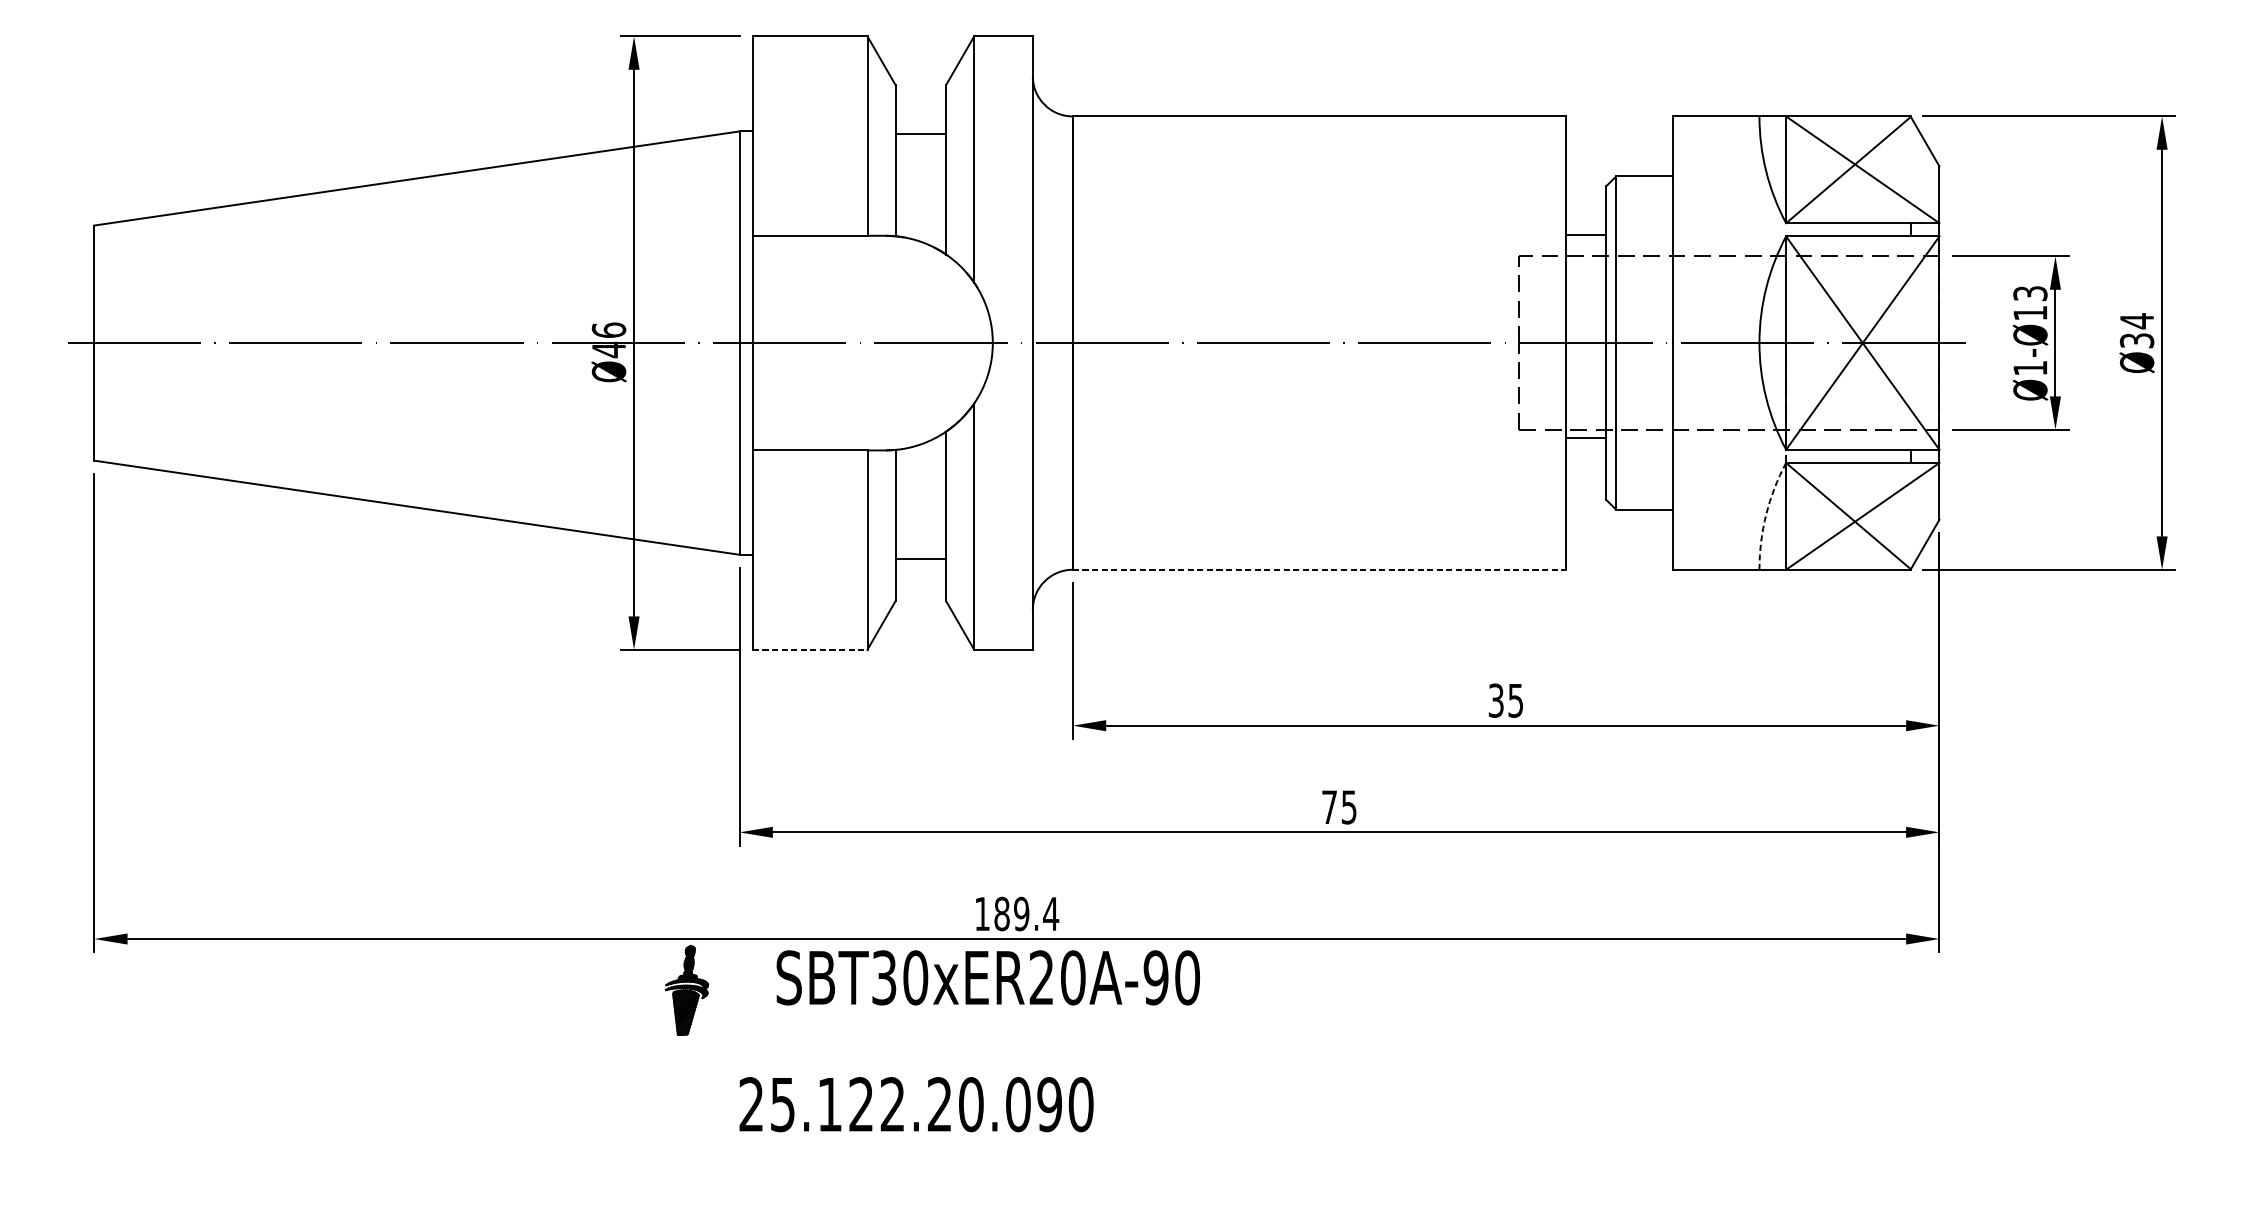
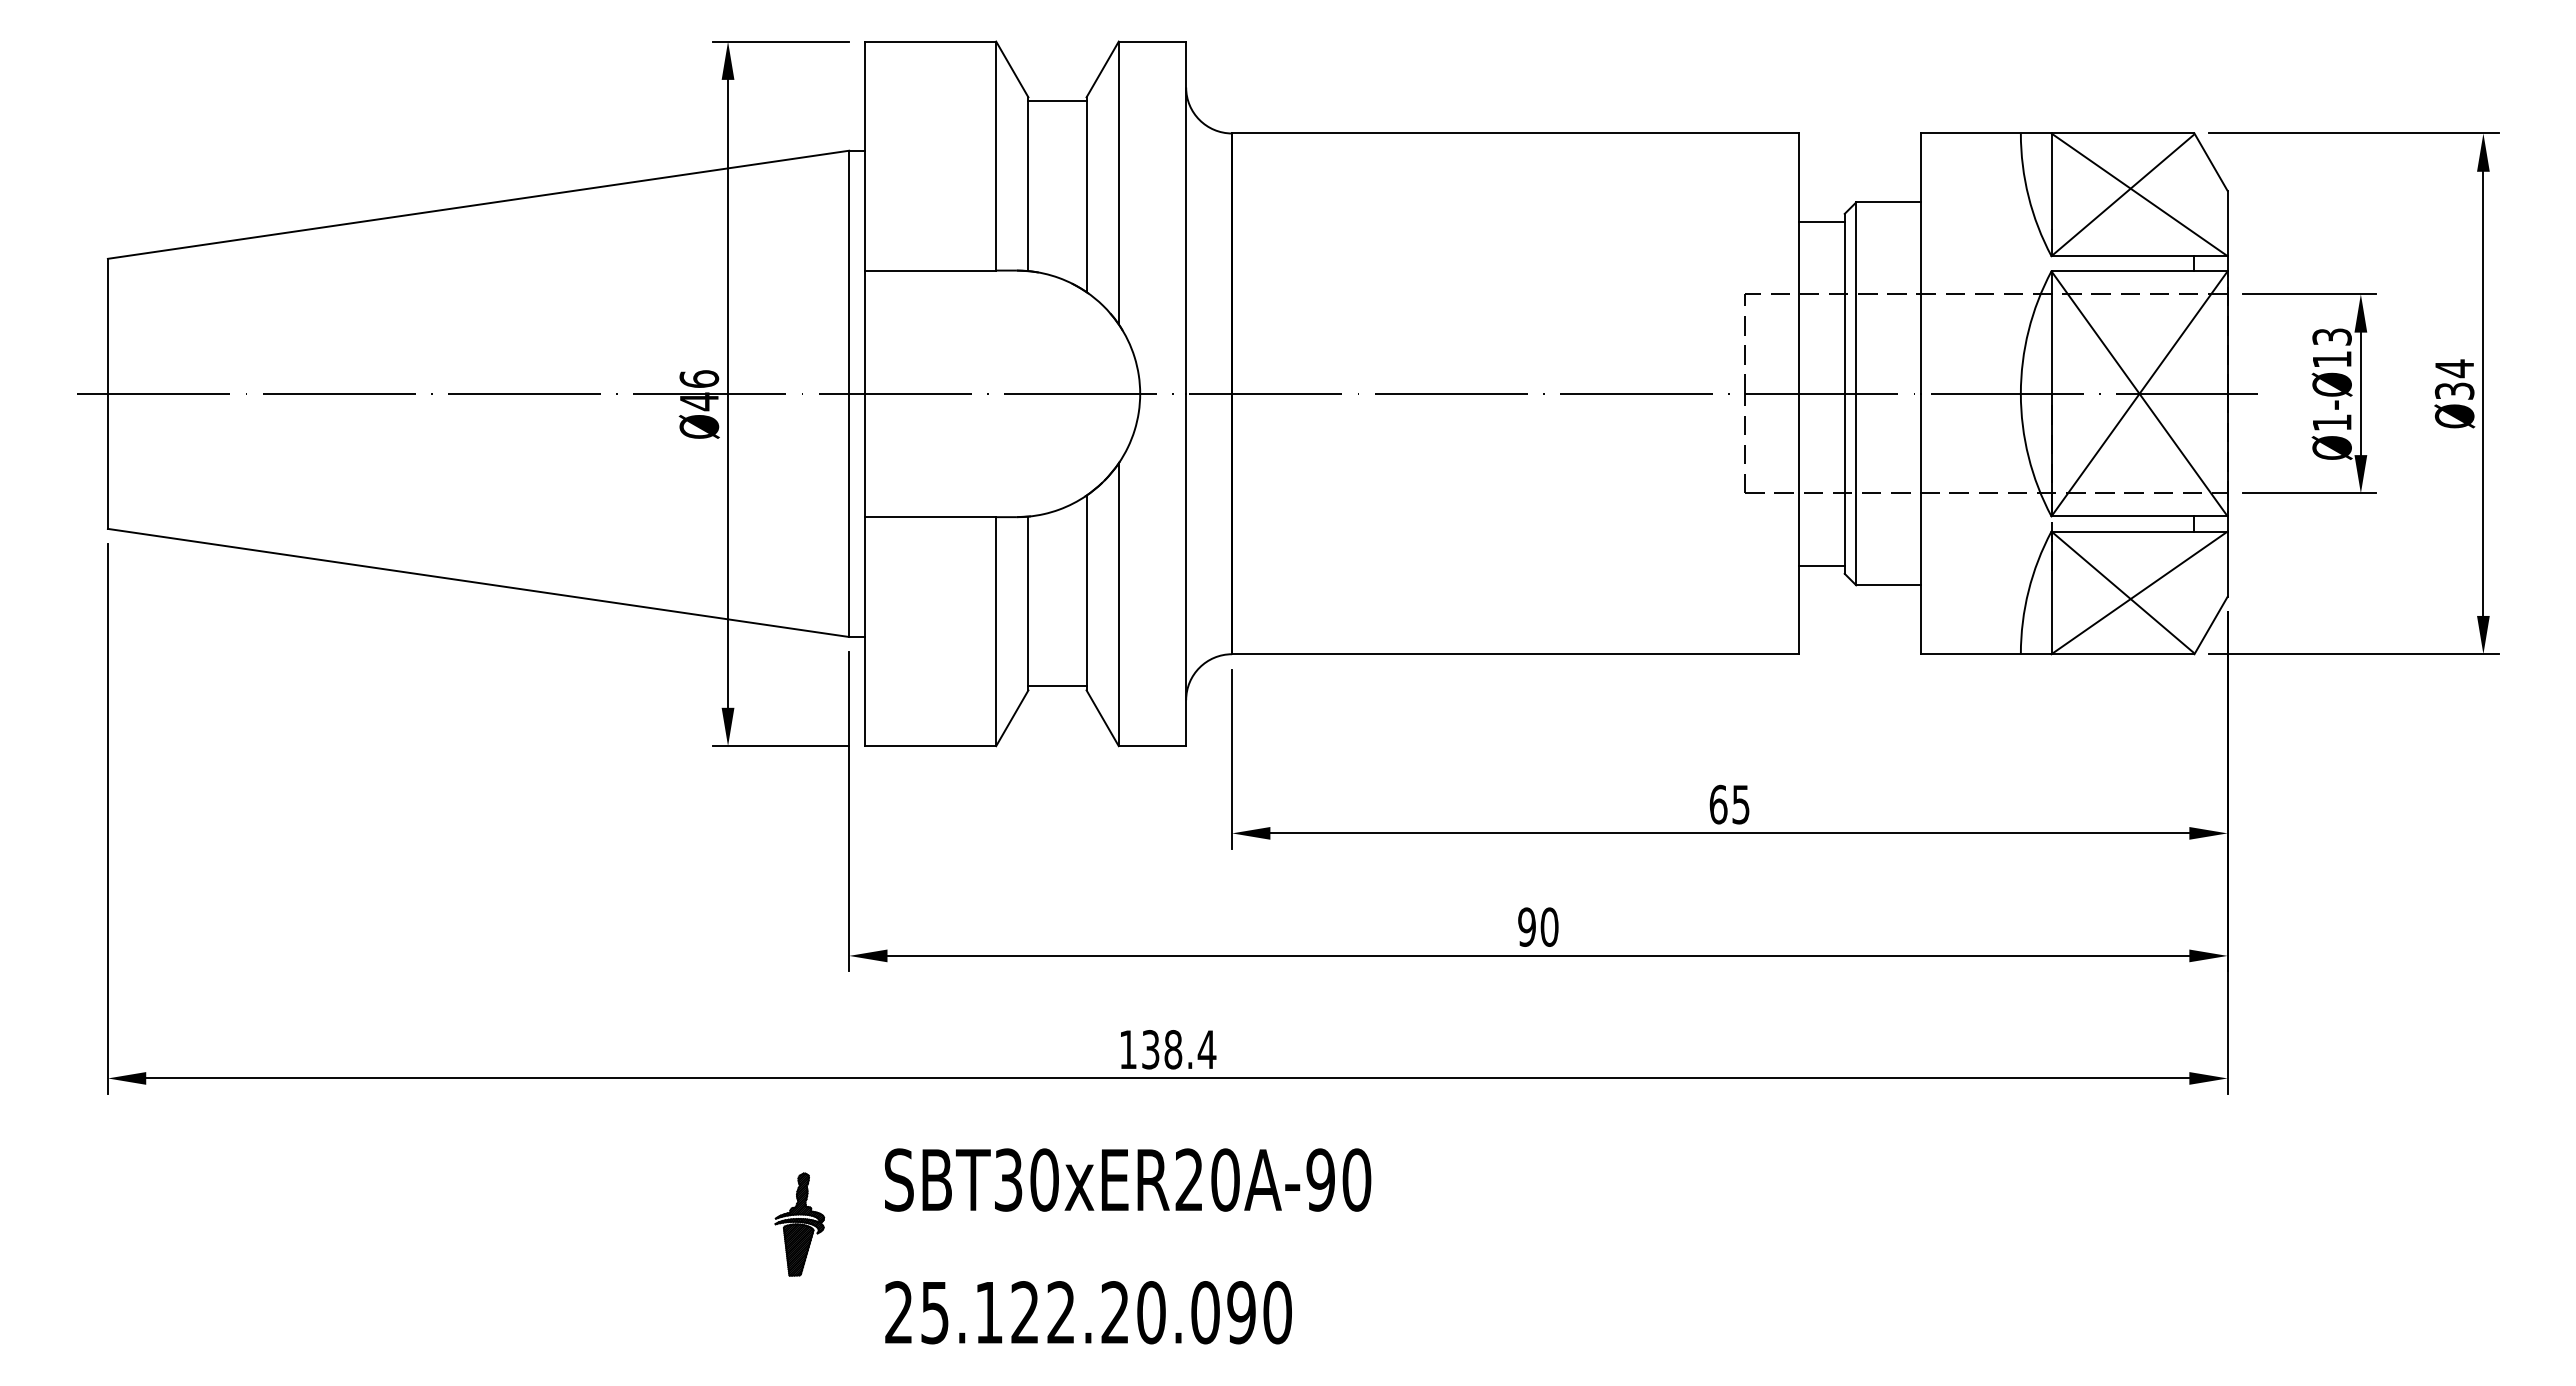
line: (920, 133) -> (1057, 101), moved
line: (1585, 234) -> (1821, 221), moved
line: (1585, 438) -> (1821, 566), moved
arc: (1766, 514) -> (2028, 590), dashed -> solid
line: (920, 559) -> (1057, 686), moved
line: (1319, 569) -> (1515, 654), dashed -> solid
line: (810, 650) -> (930, 746), dashed -> solid
text: (1496, 700) -> (1718, 804), 35 -> 65
text: (1339, 806) -> (1538, 926), 75 -> 90
text: (1012, 913) -> (1162, 1049), 189.4 -> 138.4
text: (987, 977) -> (1127, 1179), moved
part: (686, 990) -> (799, 1224), moved
text: (916, 1104) -> (1088, 1312), moved

